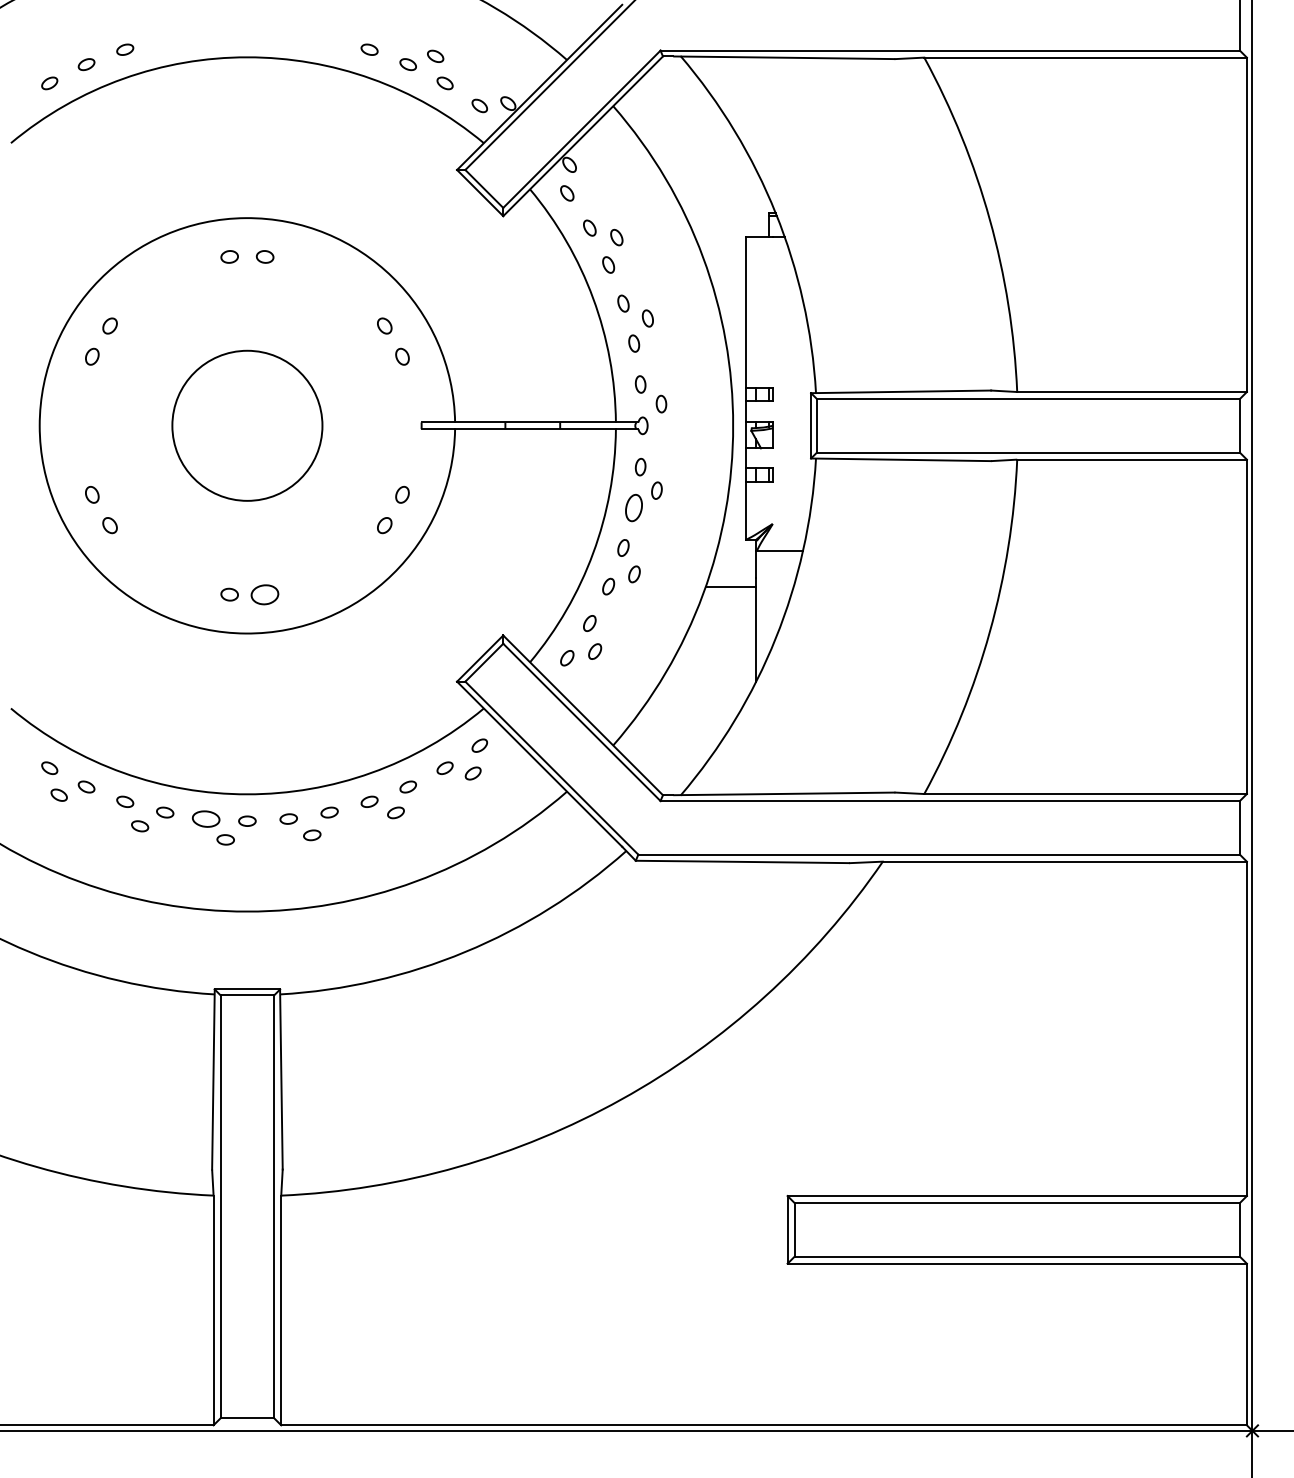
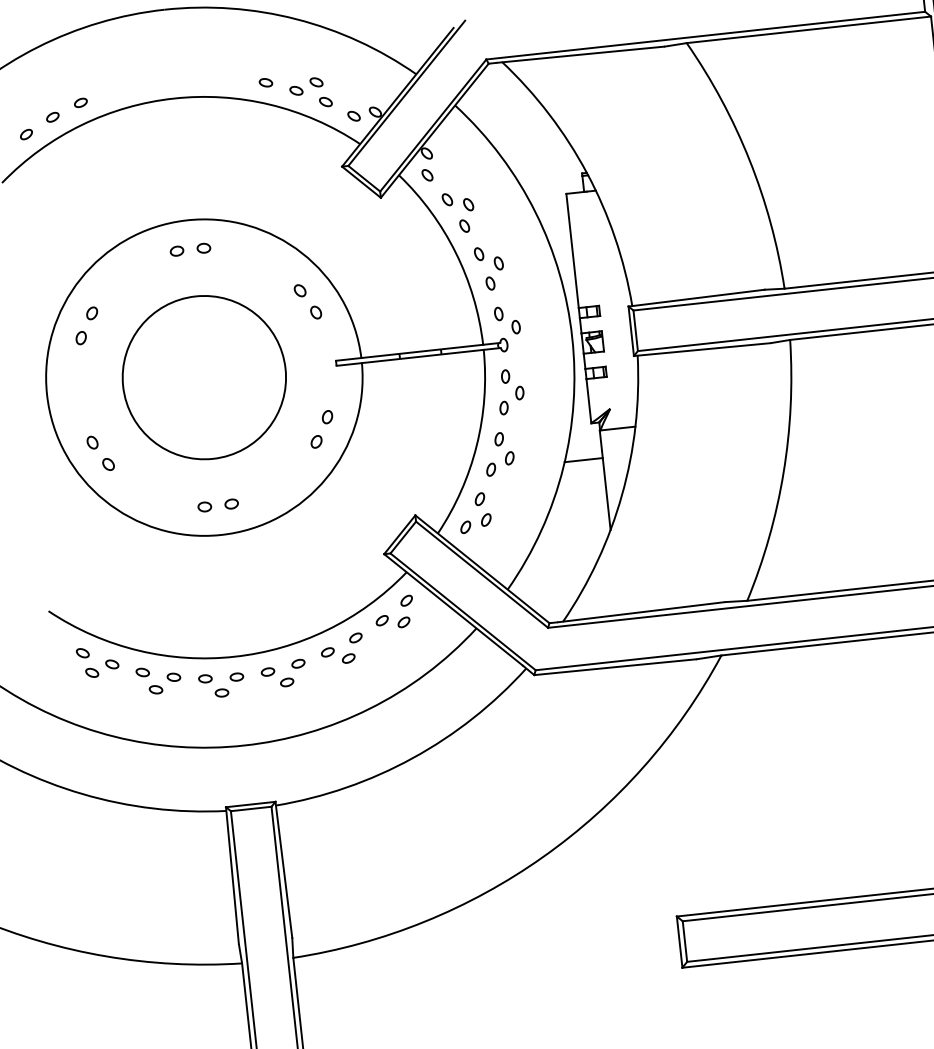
circle: (247, 425) -> (204, 377), size x1.43
part: (634, 507) -> (504, 407), size x0.62
part: (265, 594) -> (231, 503), size x0.62
part: (205, 818) -> (204, 678), size x0.62

